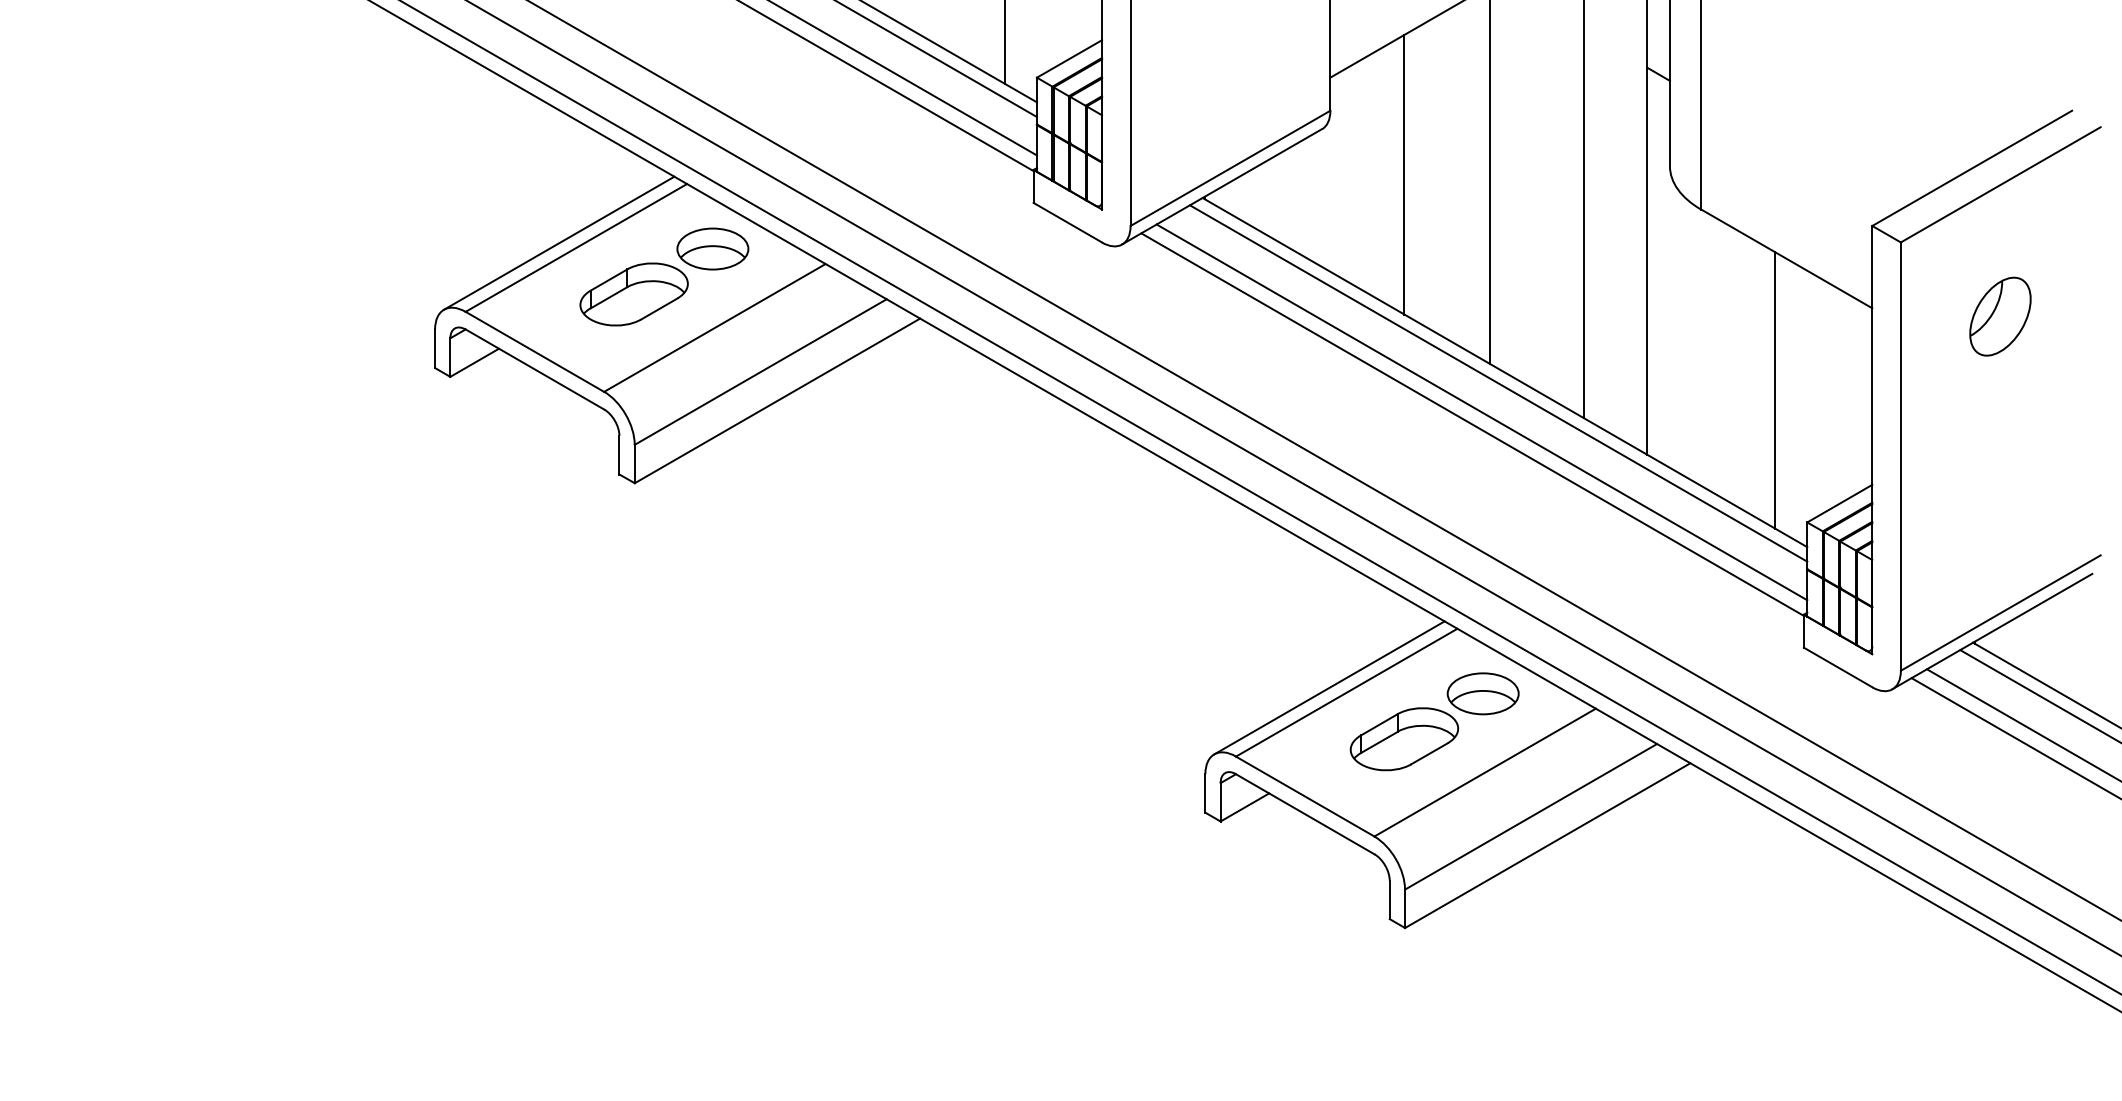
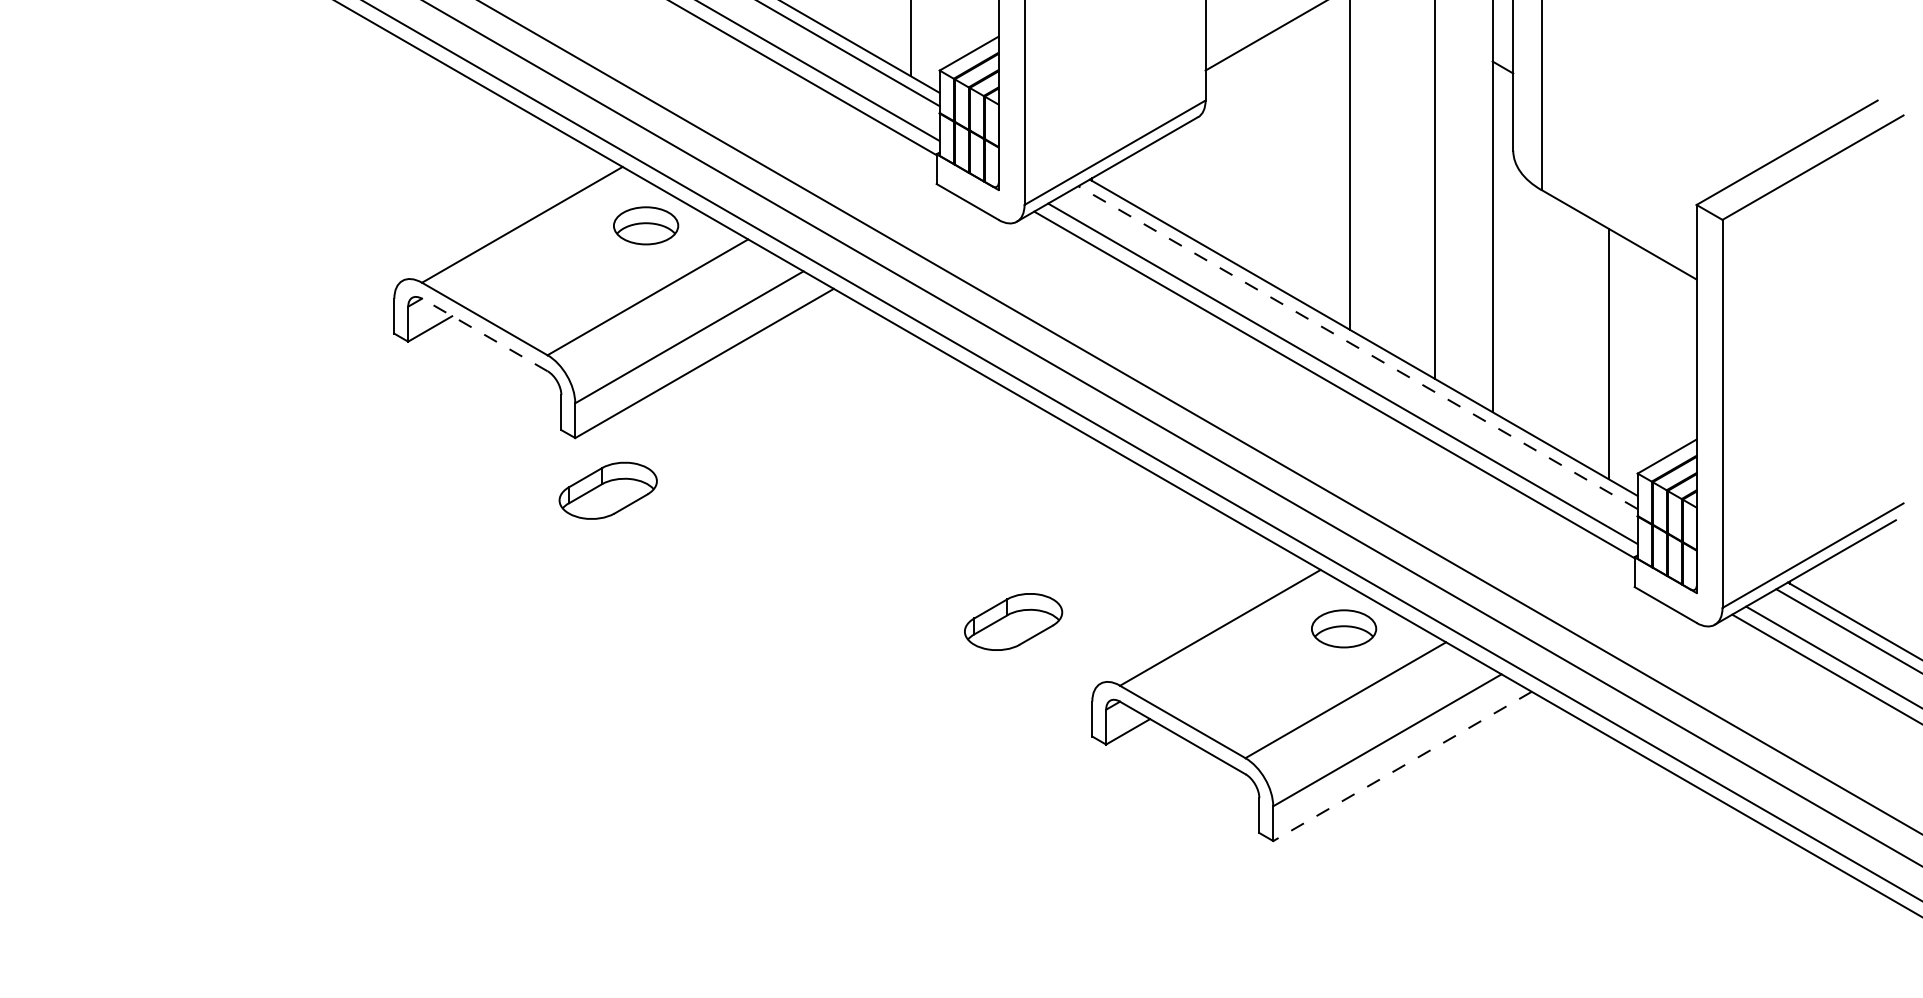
line: (1404, 174) -> (1272, 158), removed
line: (559, 242) -> (507, 219), removed
part: (633, 294) -> (607, 490), moved
part: (2000, 316) -> (1812, 286), removed
line: (534, 369) -> (484, 334), solid -> dashed
line: (1498, 383) -> (1357, 347), solid -> dashed
line: (1329, 687) -> (1204, 623), removed
part: (1404, 739) -> (1013, 622), moved
line: (1547, 845) -> (1402, 766), solid -> dashed

